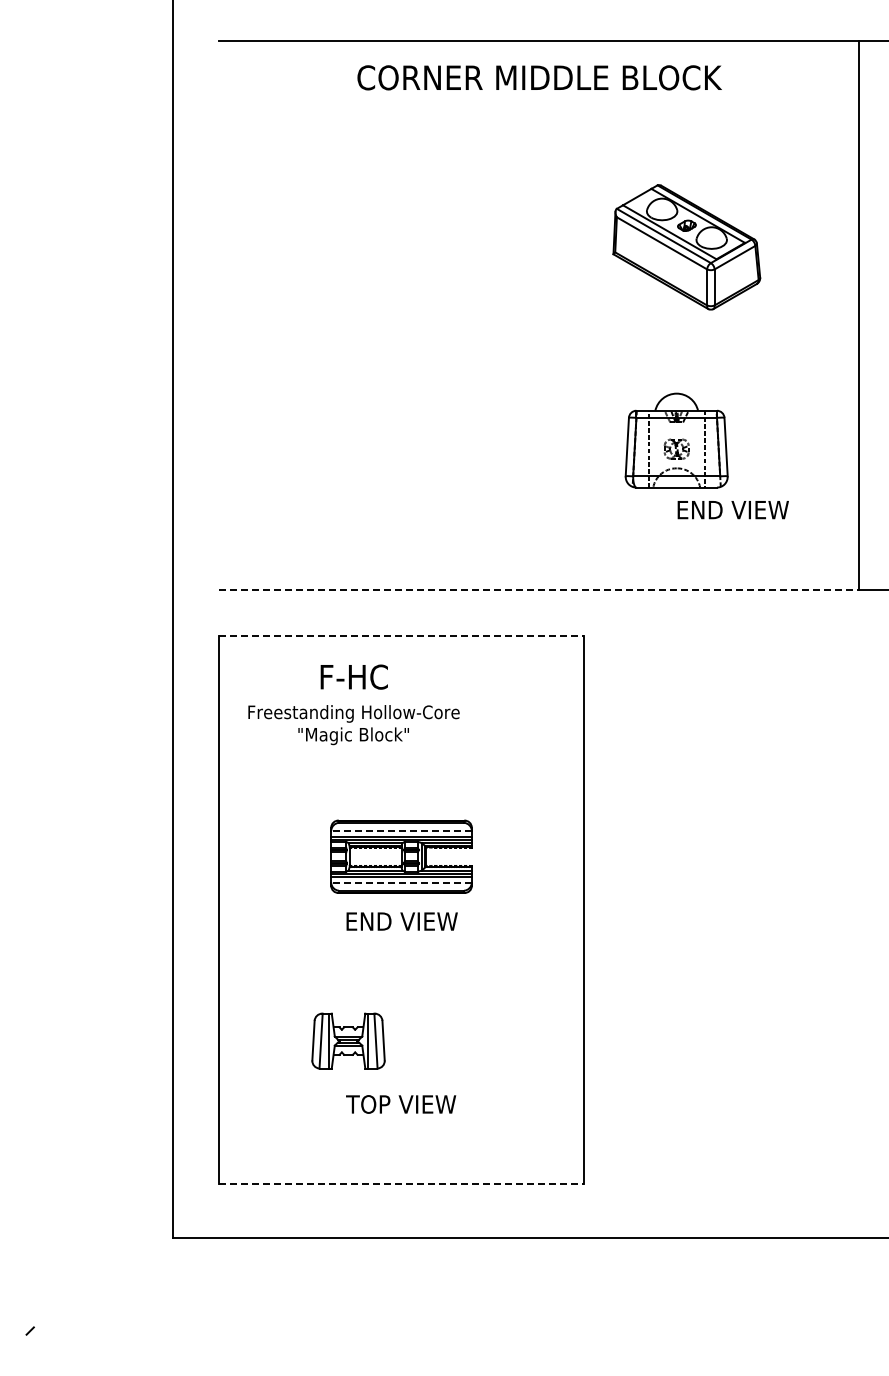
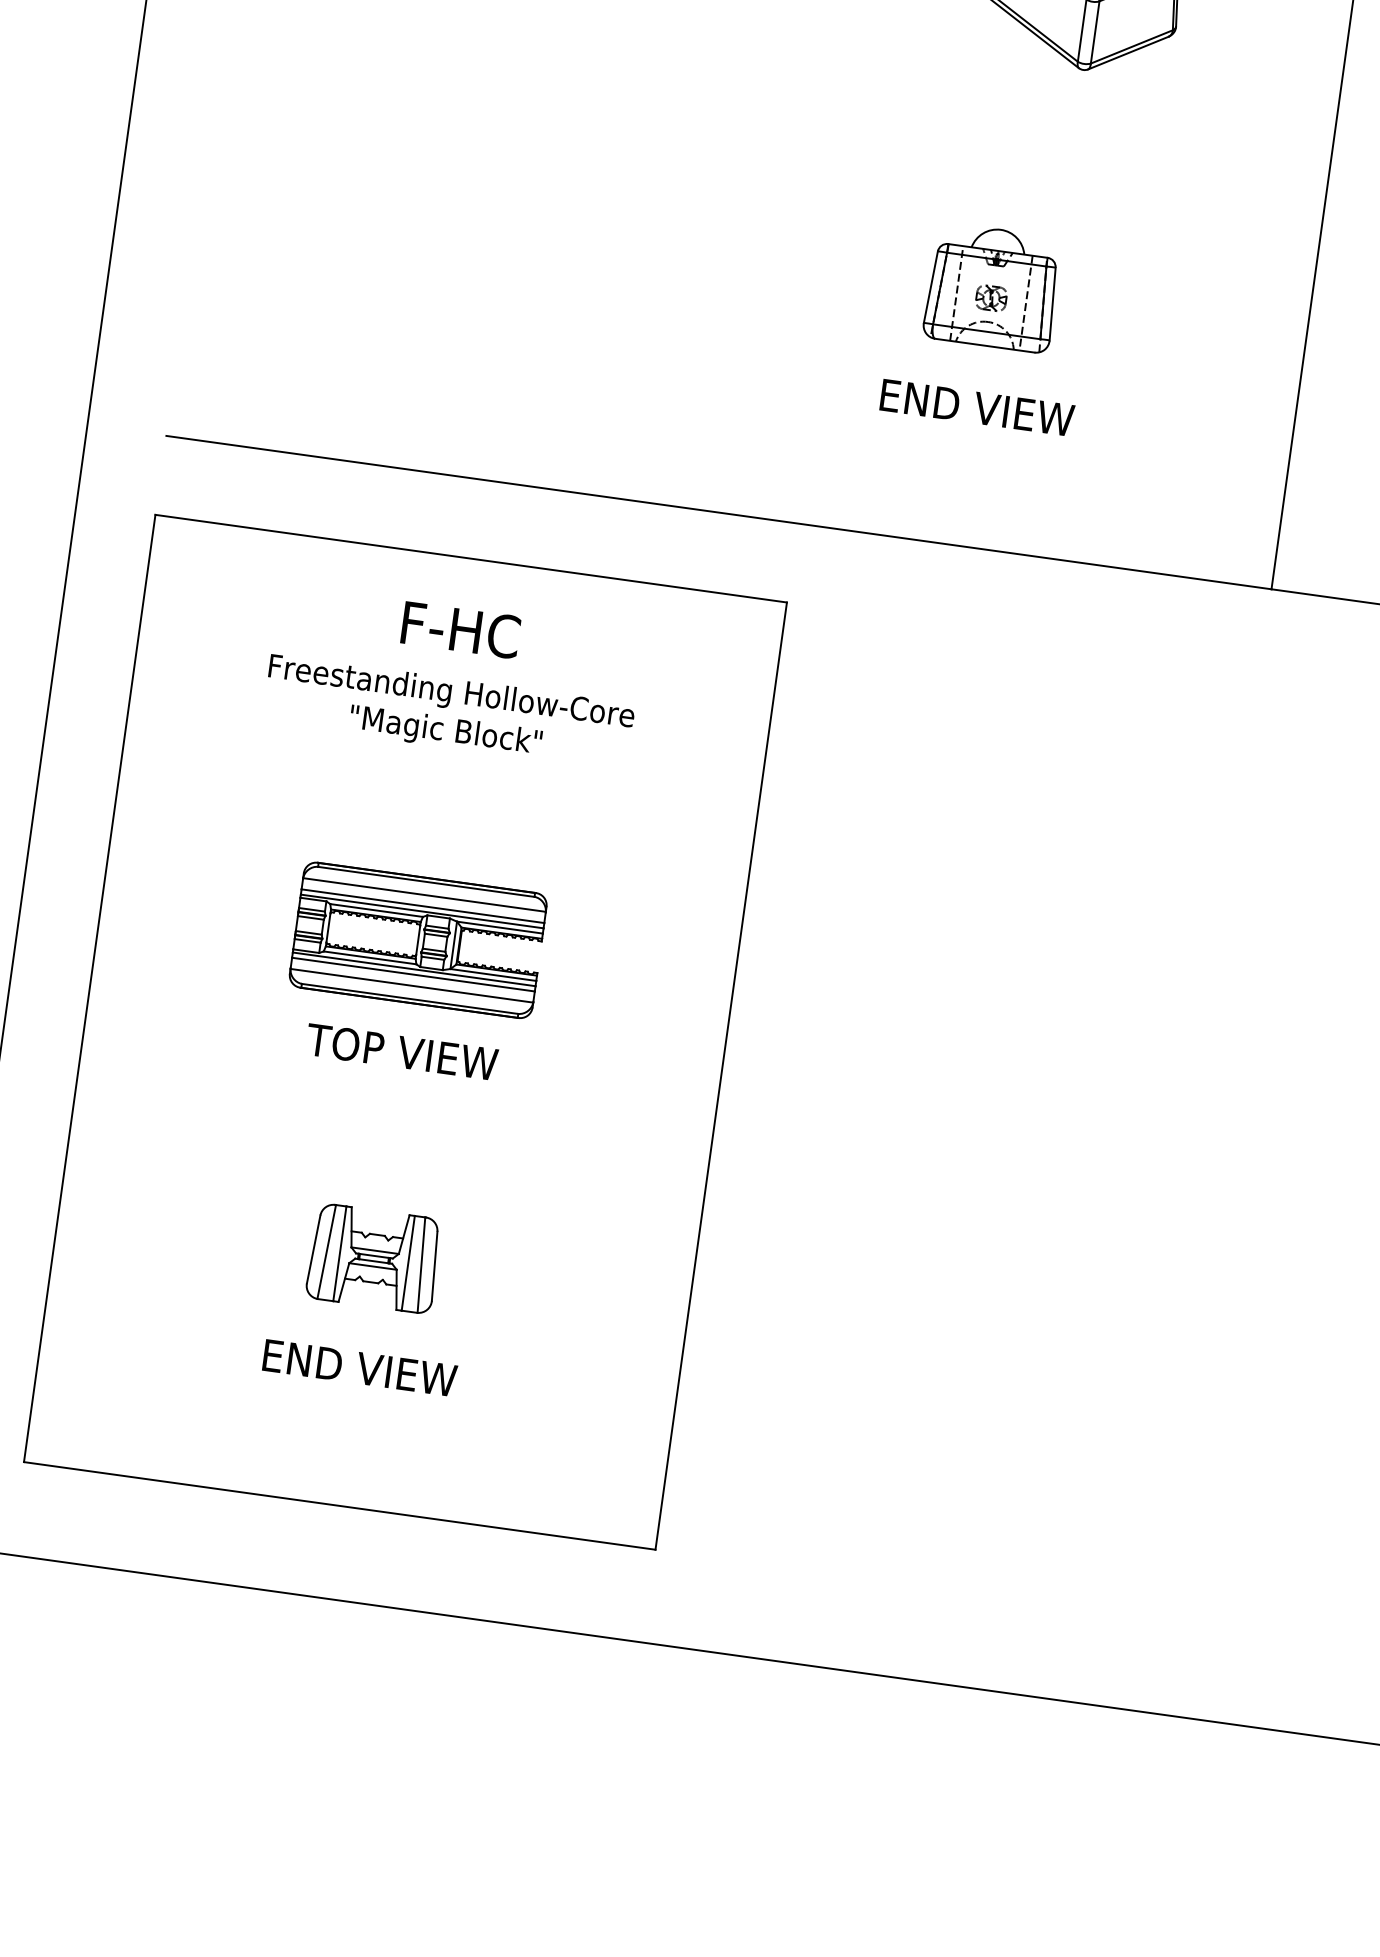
part: (676, 440) -> (992, 287), size x0.71
text: (732, 510) -> (975, 408), moved
line: (539, 589) -> (720, 511), dashed -> solid
line: (401, 635) -> (471, 558), dashed -> solid
text: (353, 704) -> (452, 677), moved
line: (401, 830) -> (424, 894), dashed -> solid
line: (401, 883) -> (411, 986), dashed -> solid
text: (401, 921) -> (402, 1052), END VIEW -> TOP VIEW
part: (348, 1040) -> (374, 1257), moved
text: (401, 1104) -> (358, 1368), TOP VIEW -> END VIEW
line: (401, 1184) -> (339, 1506), dashed -> solid

